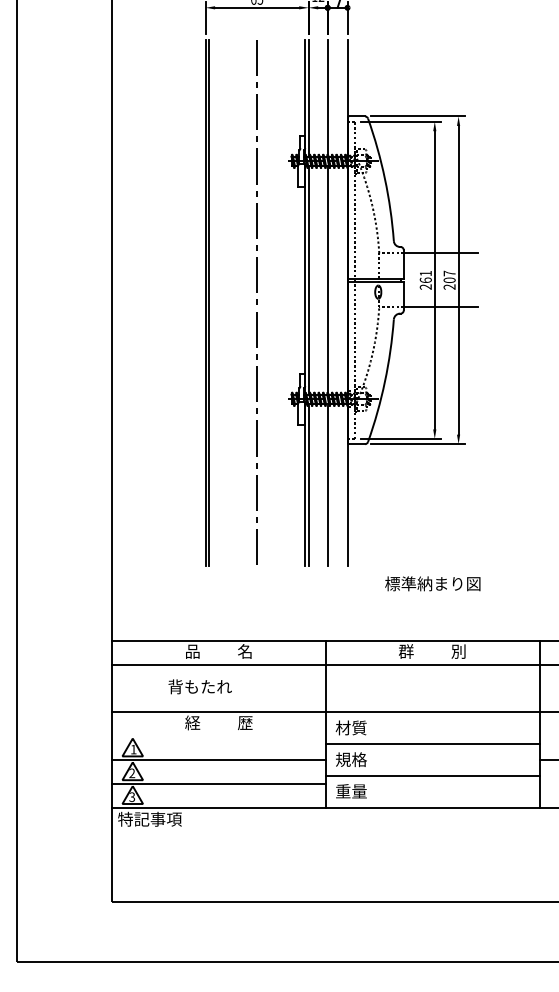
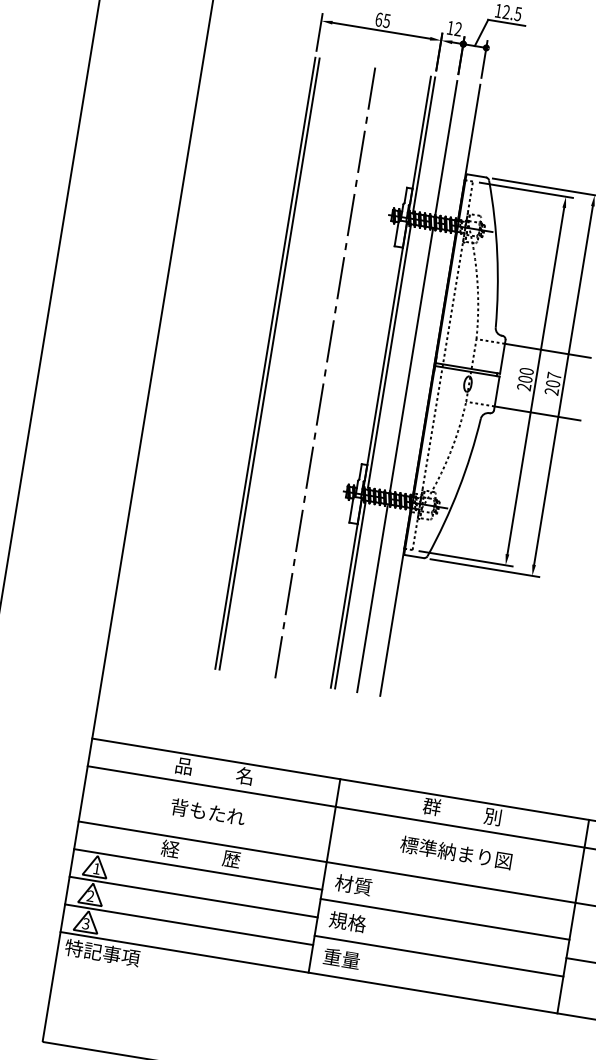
text: (425, 276) -> (525, 374), 261 -> 200
text: (432, 583) -> (455, 852), moved
text: (199, 686) -> (207, 811), moved
line: (218, 736) -> (197, 869), added

